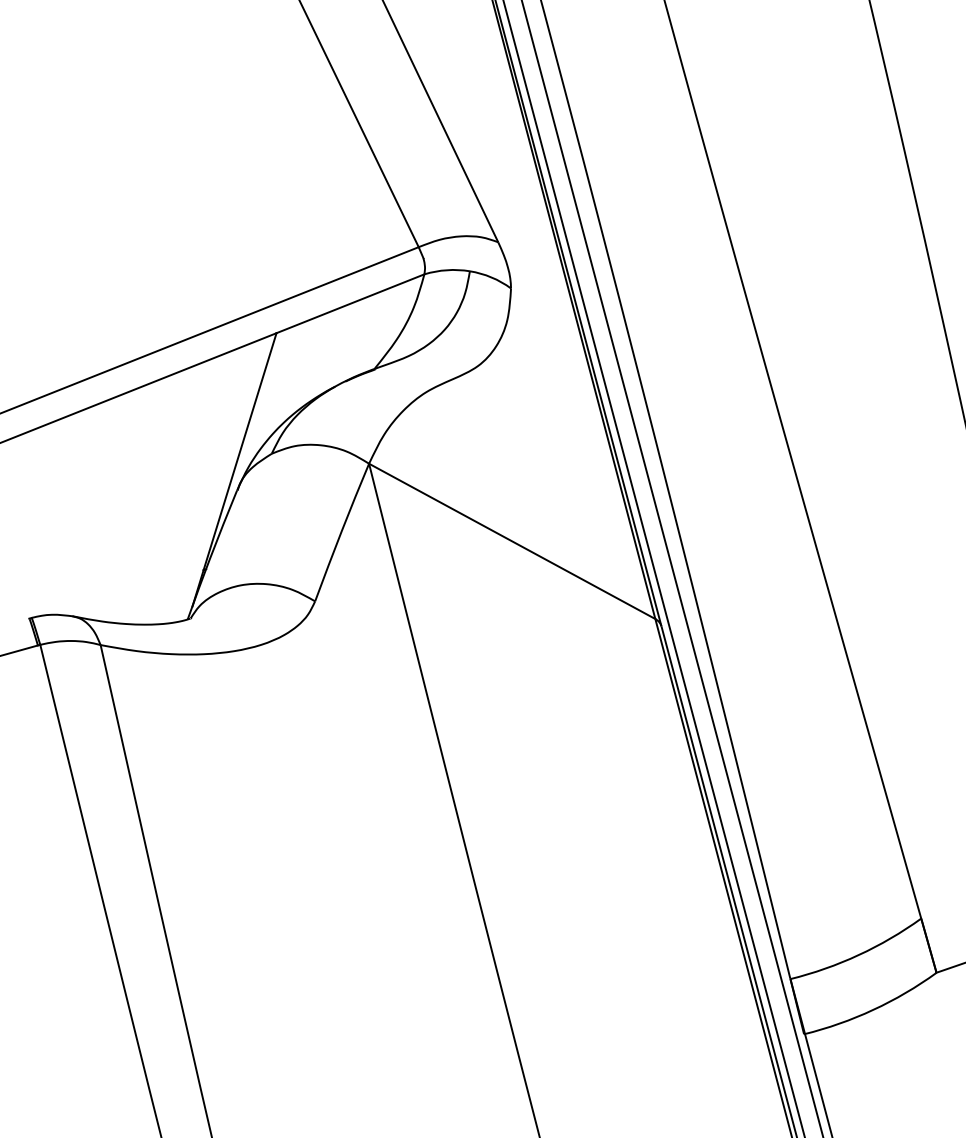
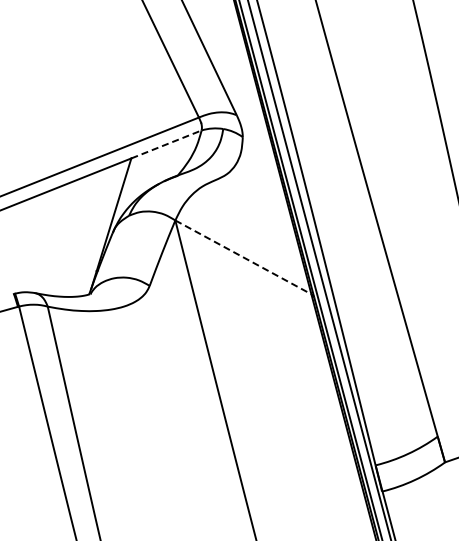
line: (350, 303) -> (166, 144), solid -> dashed
line: (512, 541) -> (243, 257), solid -> dashed

